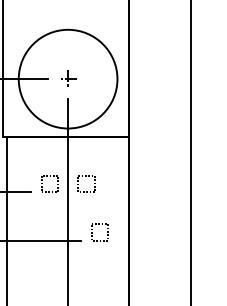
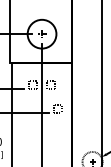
circle: (69, 79) -> (42, 34), size x0.6

